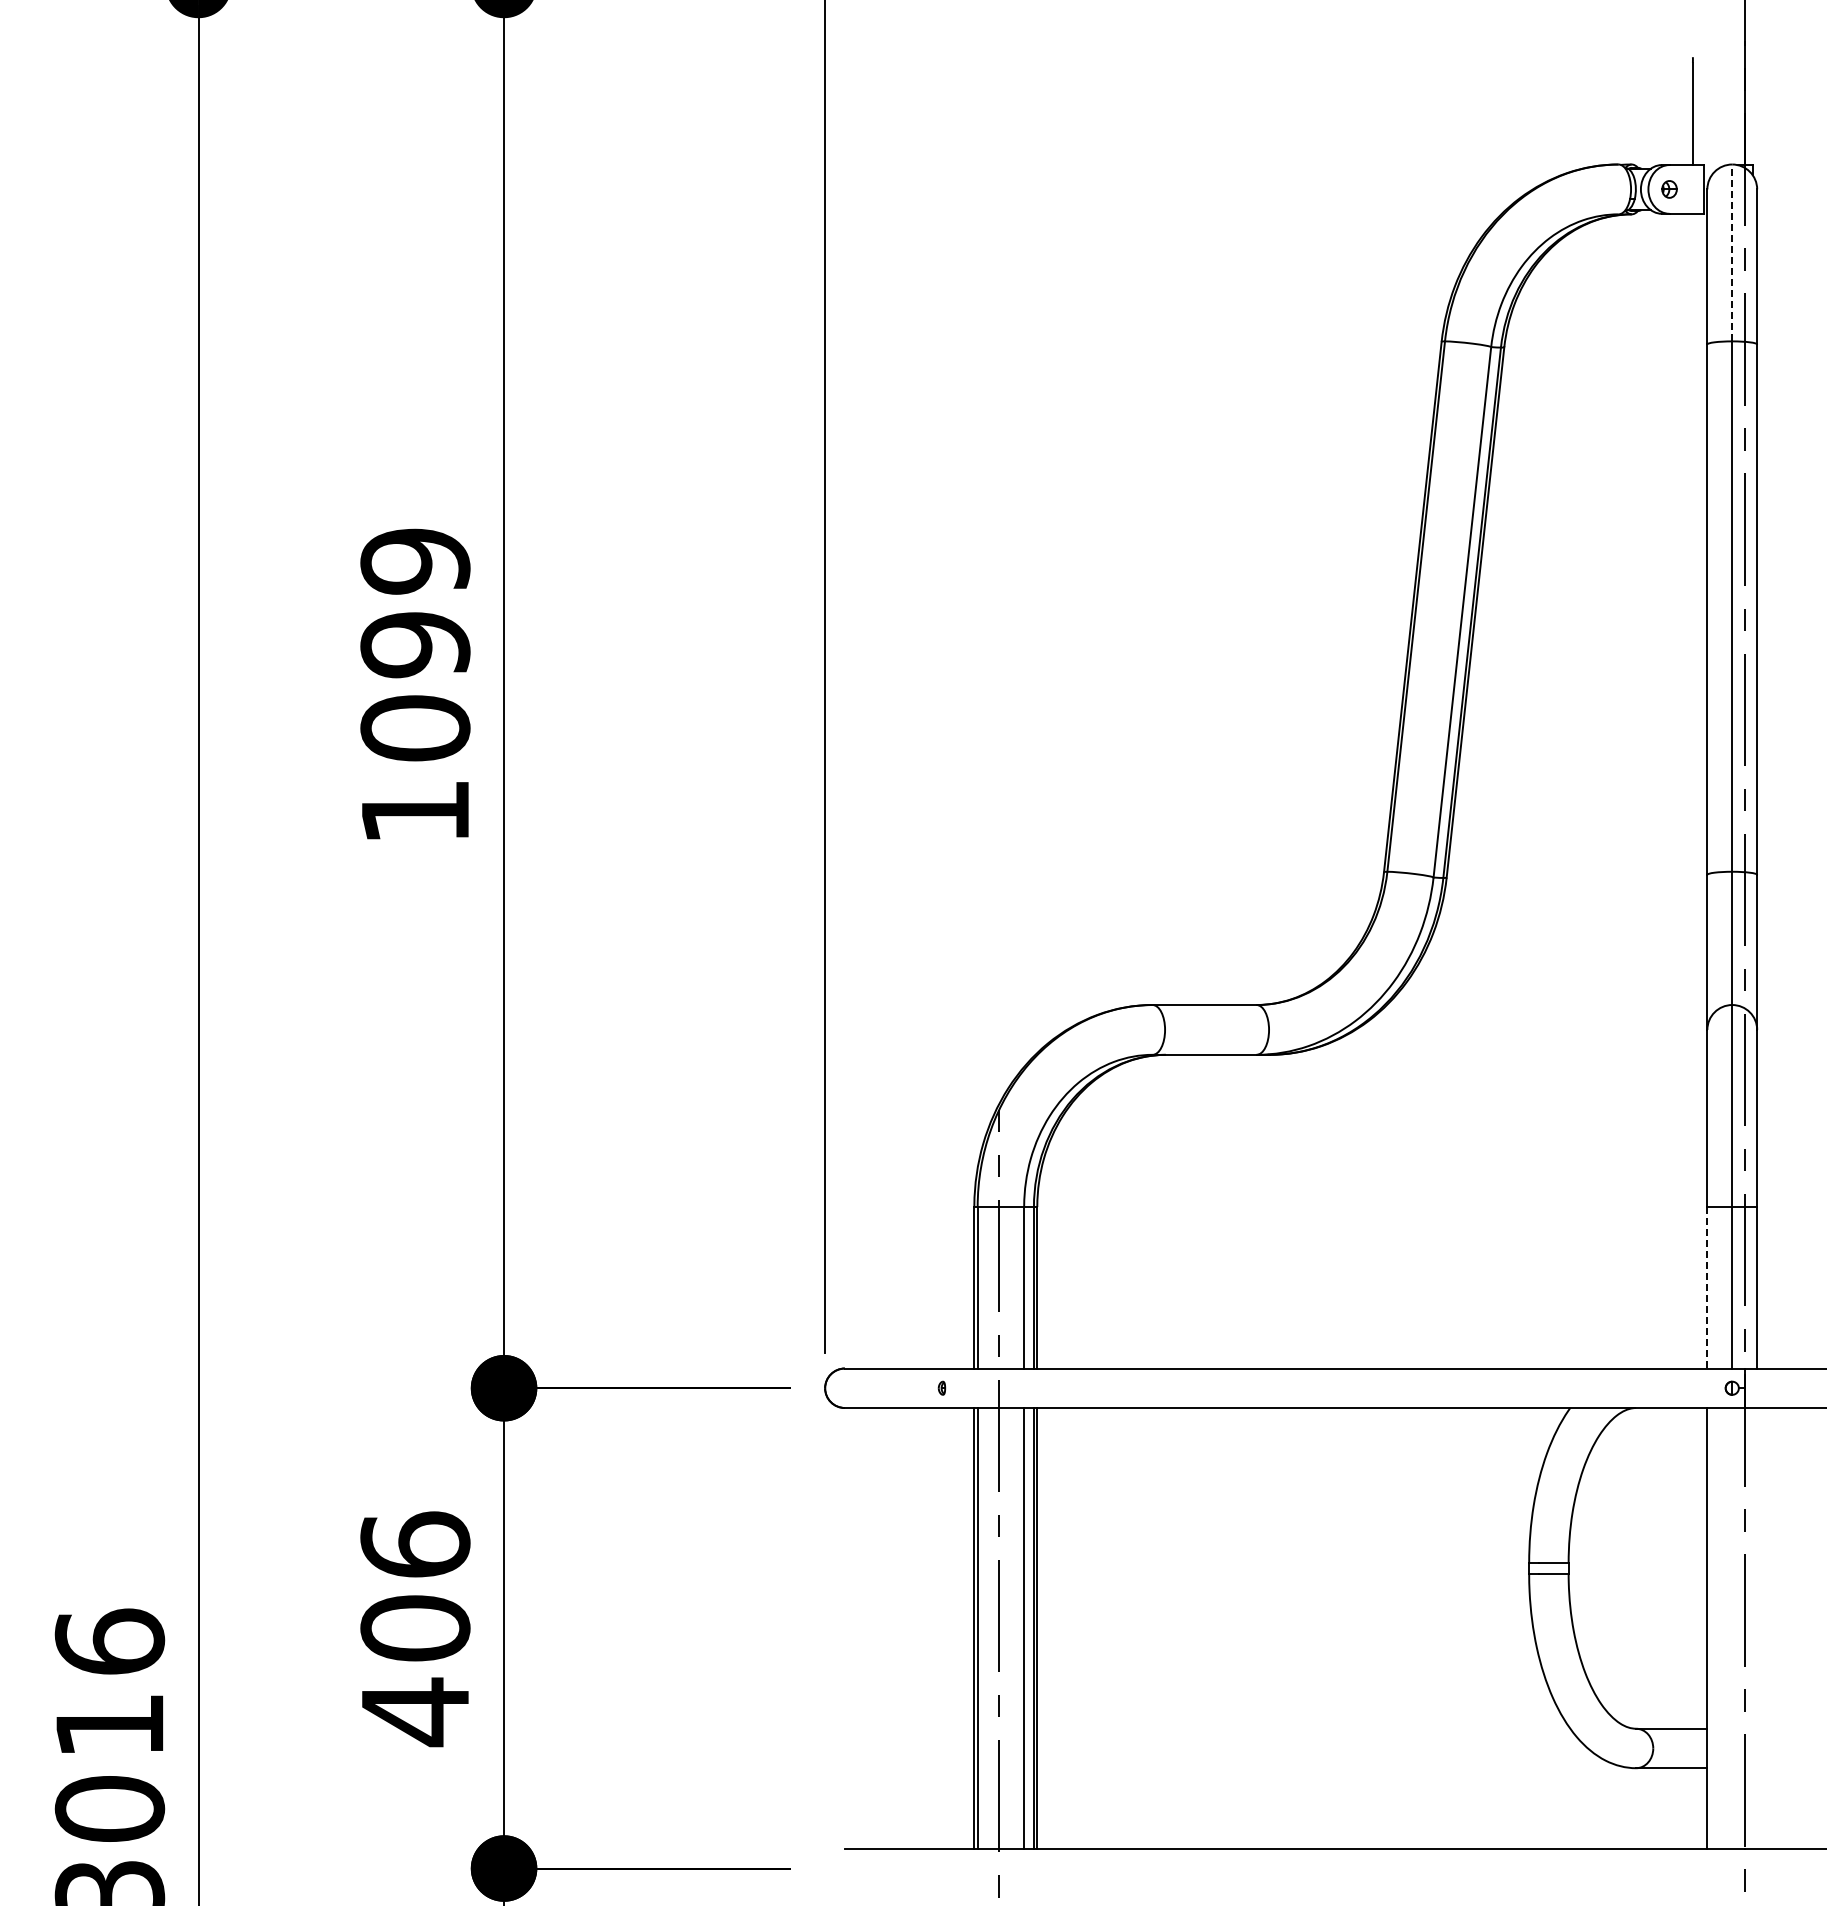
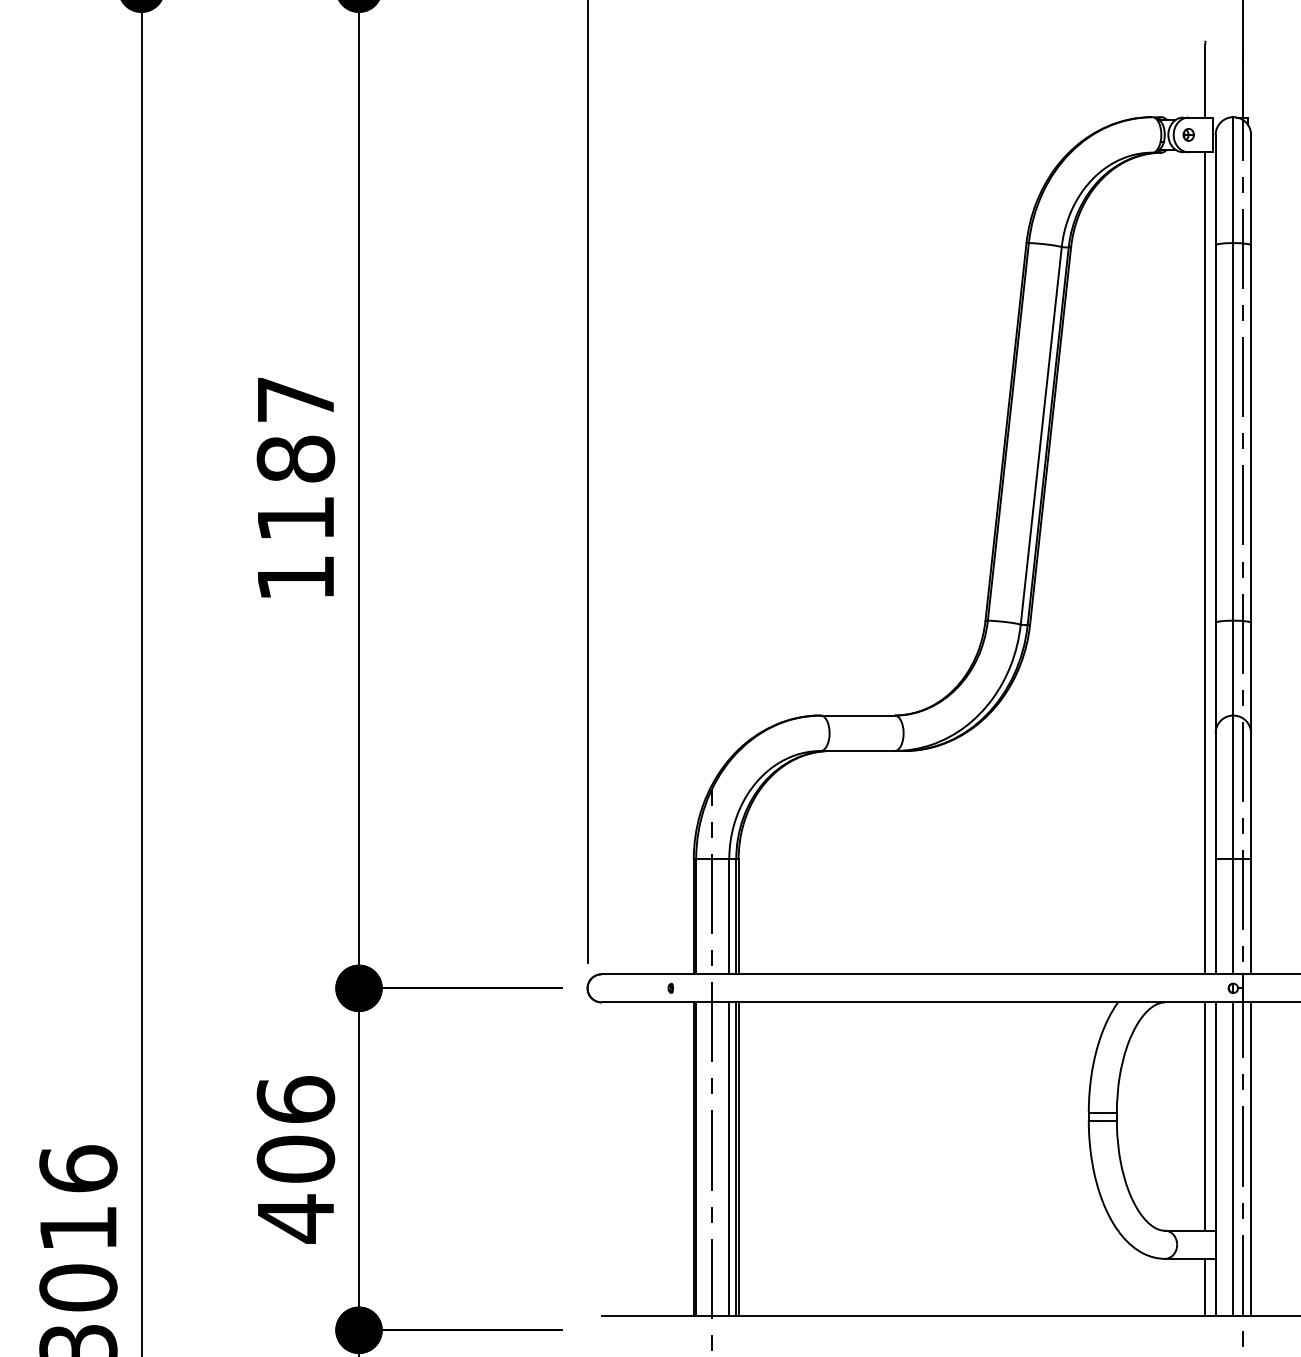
line: (1732, 252) -> (1233, 179), dashed -> solid
text: (415, 644) -> (295, 458), 1099 -> 1187
line: (1692, 790) -> (1205, 562), added
line: (1707, 1287) -> (1215, 916), dashed -> solid
line: (1692, 1568) -> (1205, 1116), added
line: (1732, 1628) -> (1233, 1159), added
line: (1757, 1628) -> (1251, 1159), added
line: (1692, 1808) -> (1205, 1287), added

